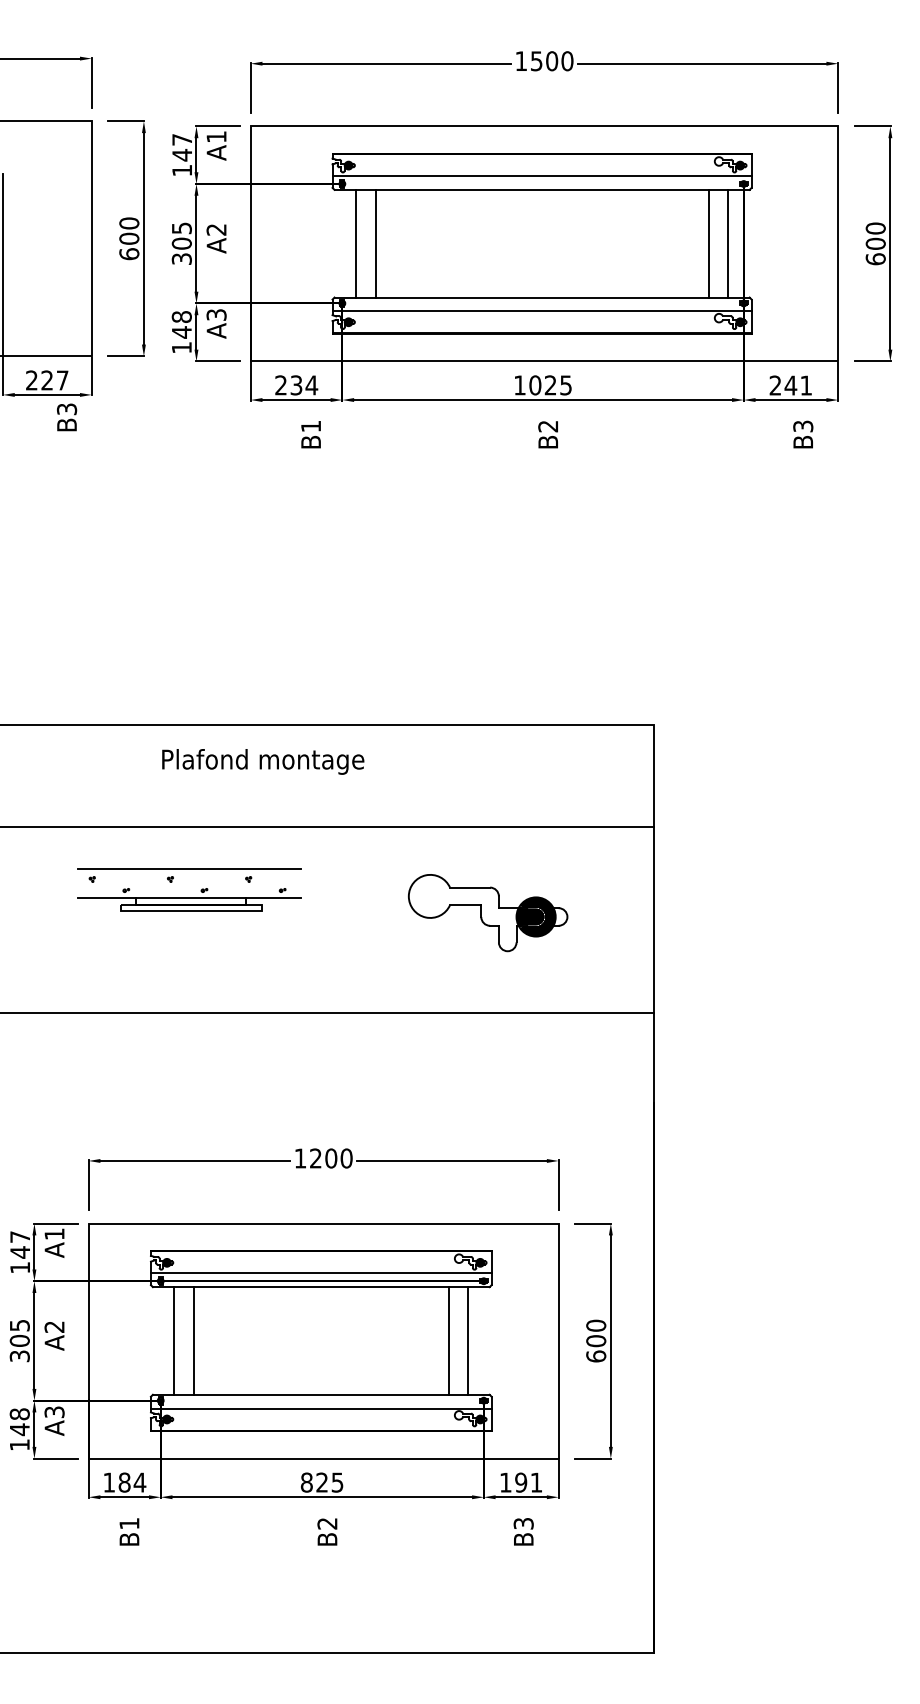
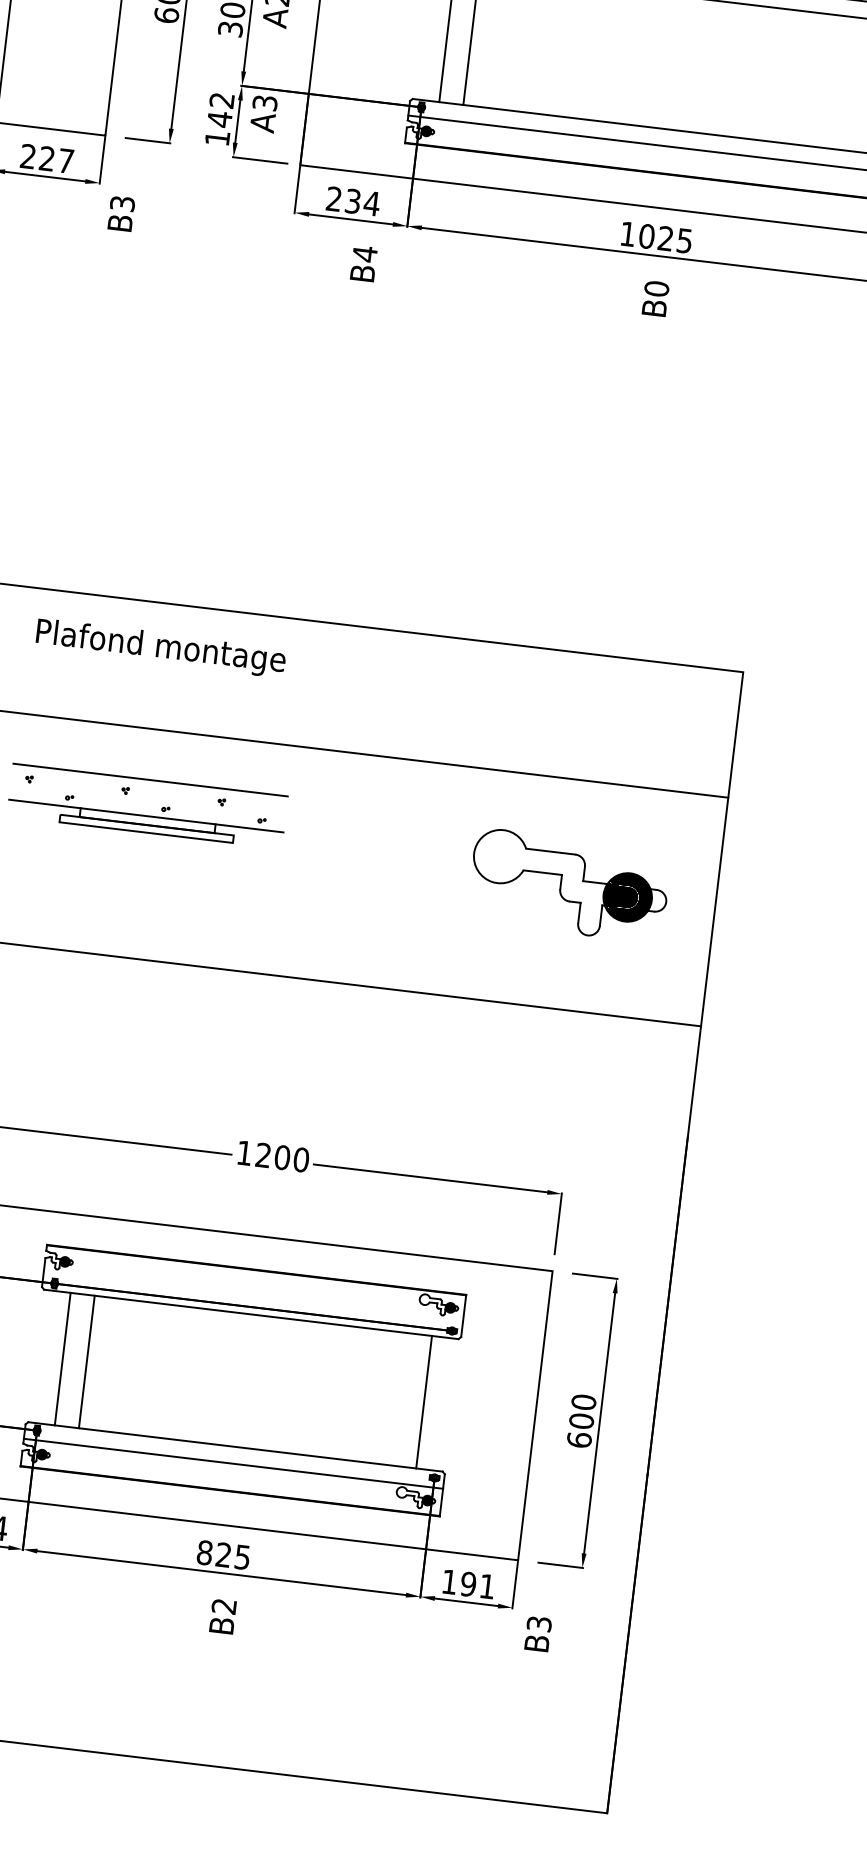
text: (181, 316) -> (221, 99), 148 -> 142
text: (67, 417) -> (122, 213), moved
text: (310, 426) -> (364, 254), B1 -> B4
text: (548, 426) -> (657, 288), B2 -> B0
text: (263, 761) -> (161, 647), moved
part: (488, 913) -> (569, 886), moved
line: (320, 1273) -> (252, 1297), removed
line: (448, 1340) -> (399, 1398), removed
text: (523, 1531) -> (537, 1633), moved

